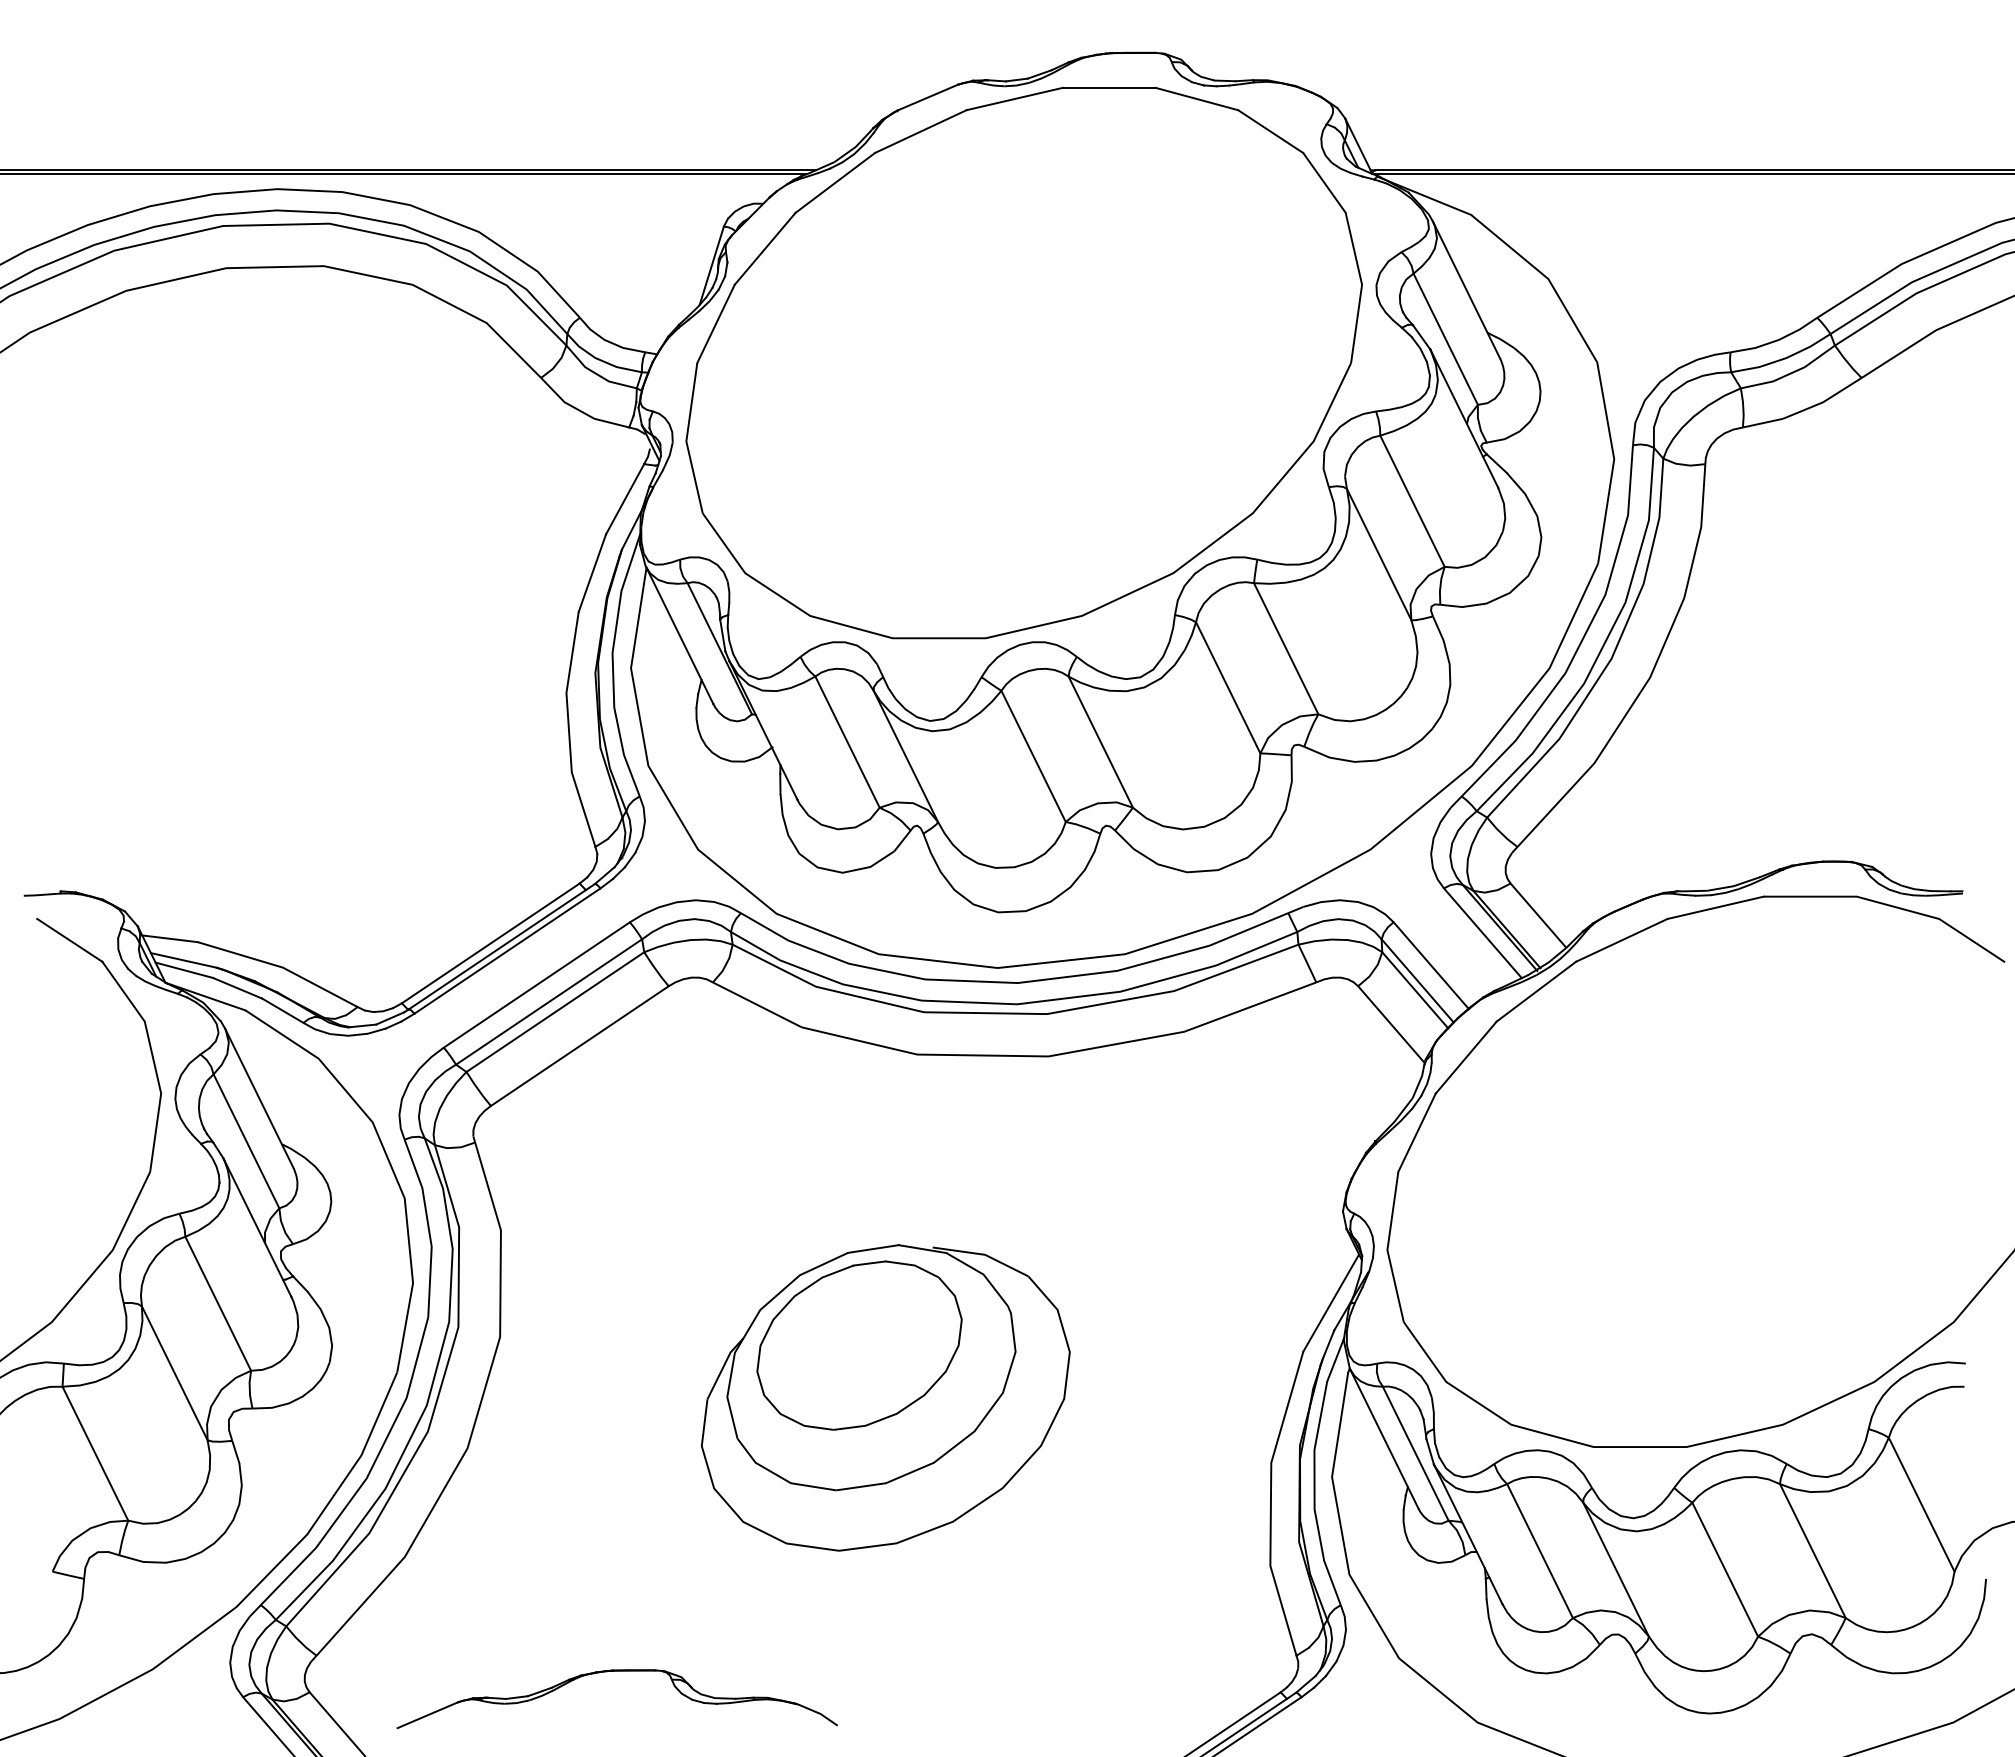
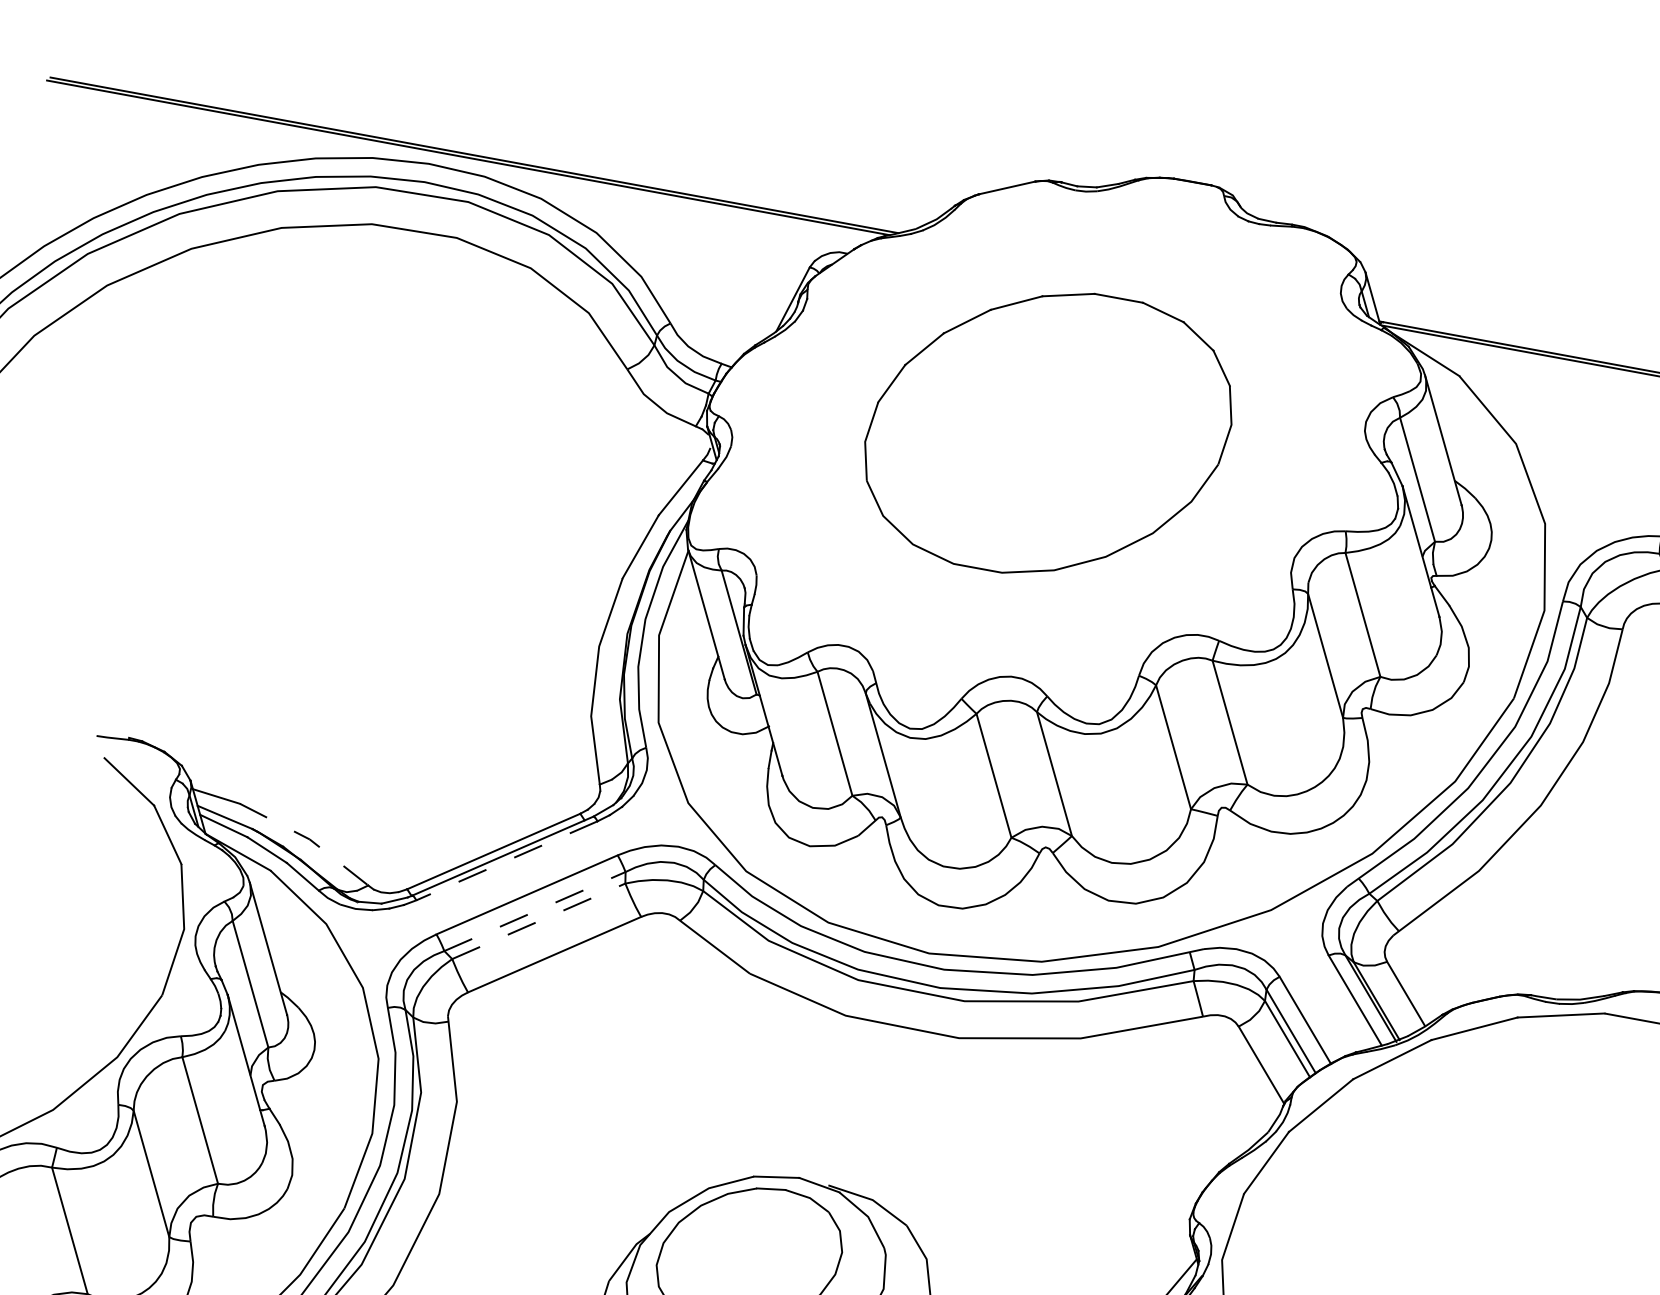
part: (1023, 362) -> (1047, 432), size x0.6
line: (507, 951) -> (506, 861), solid -> dashed
line: (281, 967) -> (308, 839), solid -> dashed
line: (549, 1001) -> (535, 911), solid -> dashed
line: (555, 1011) -> (539, 920), solid -> dashed

